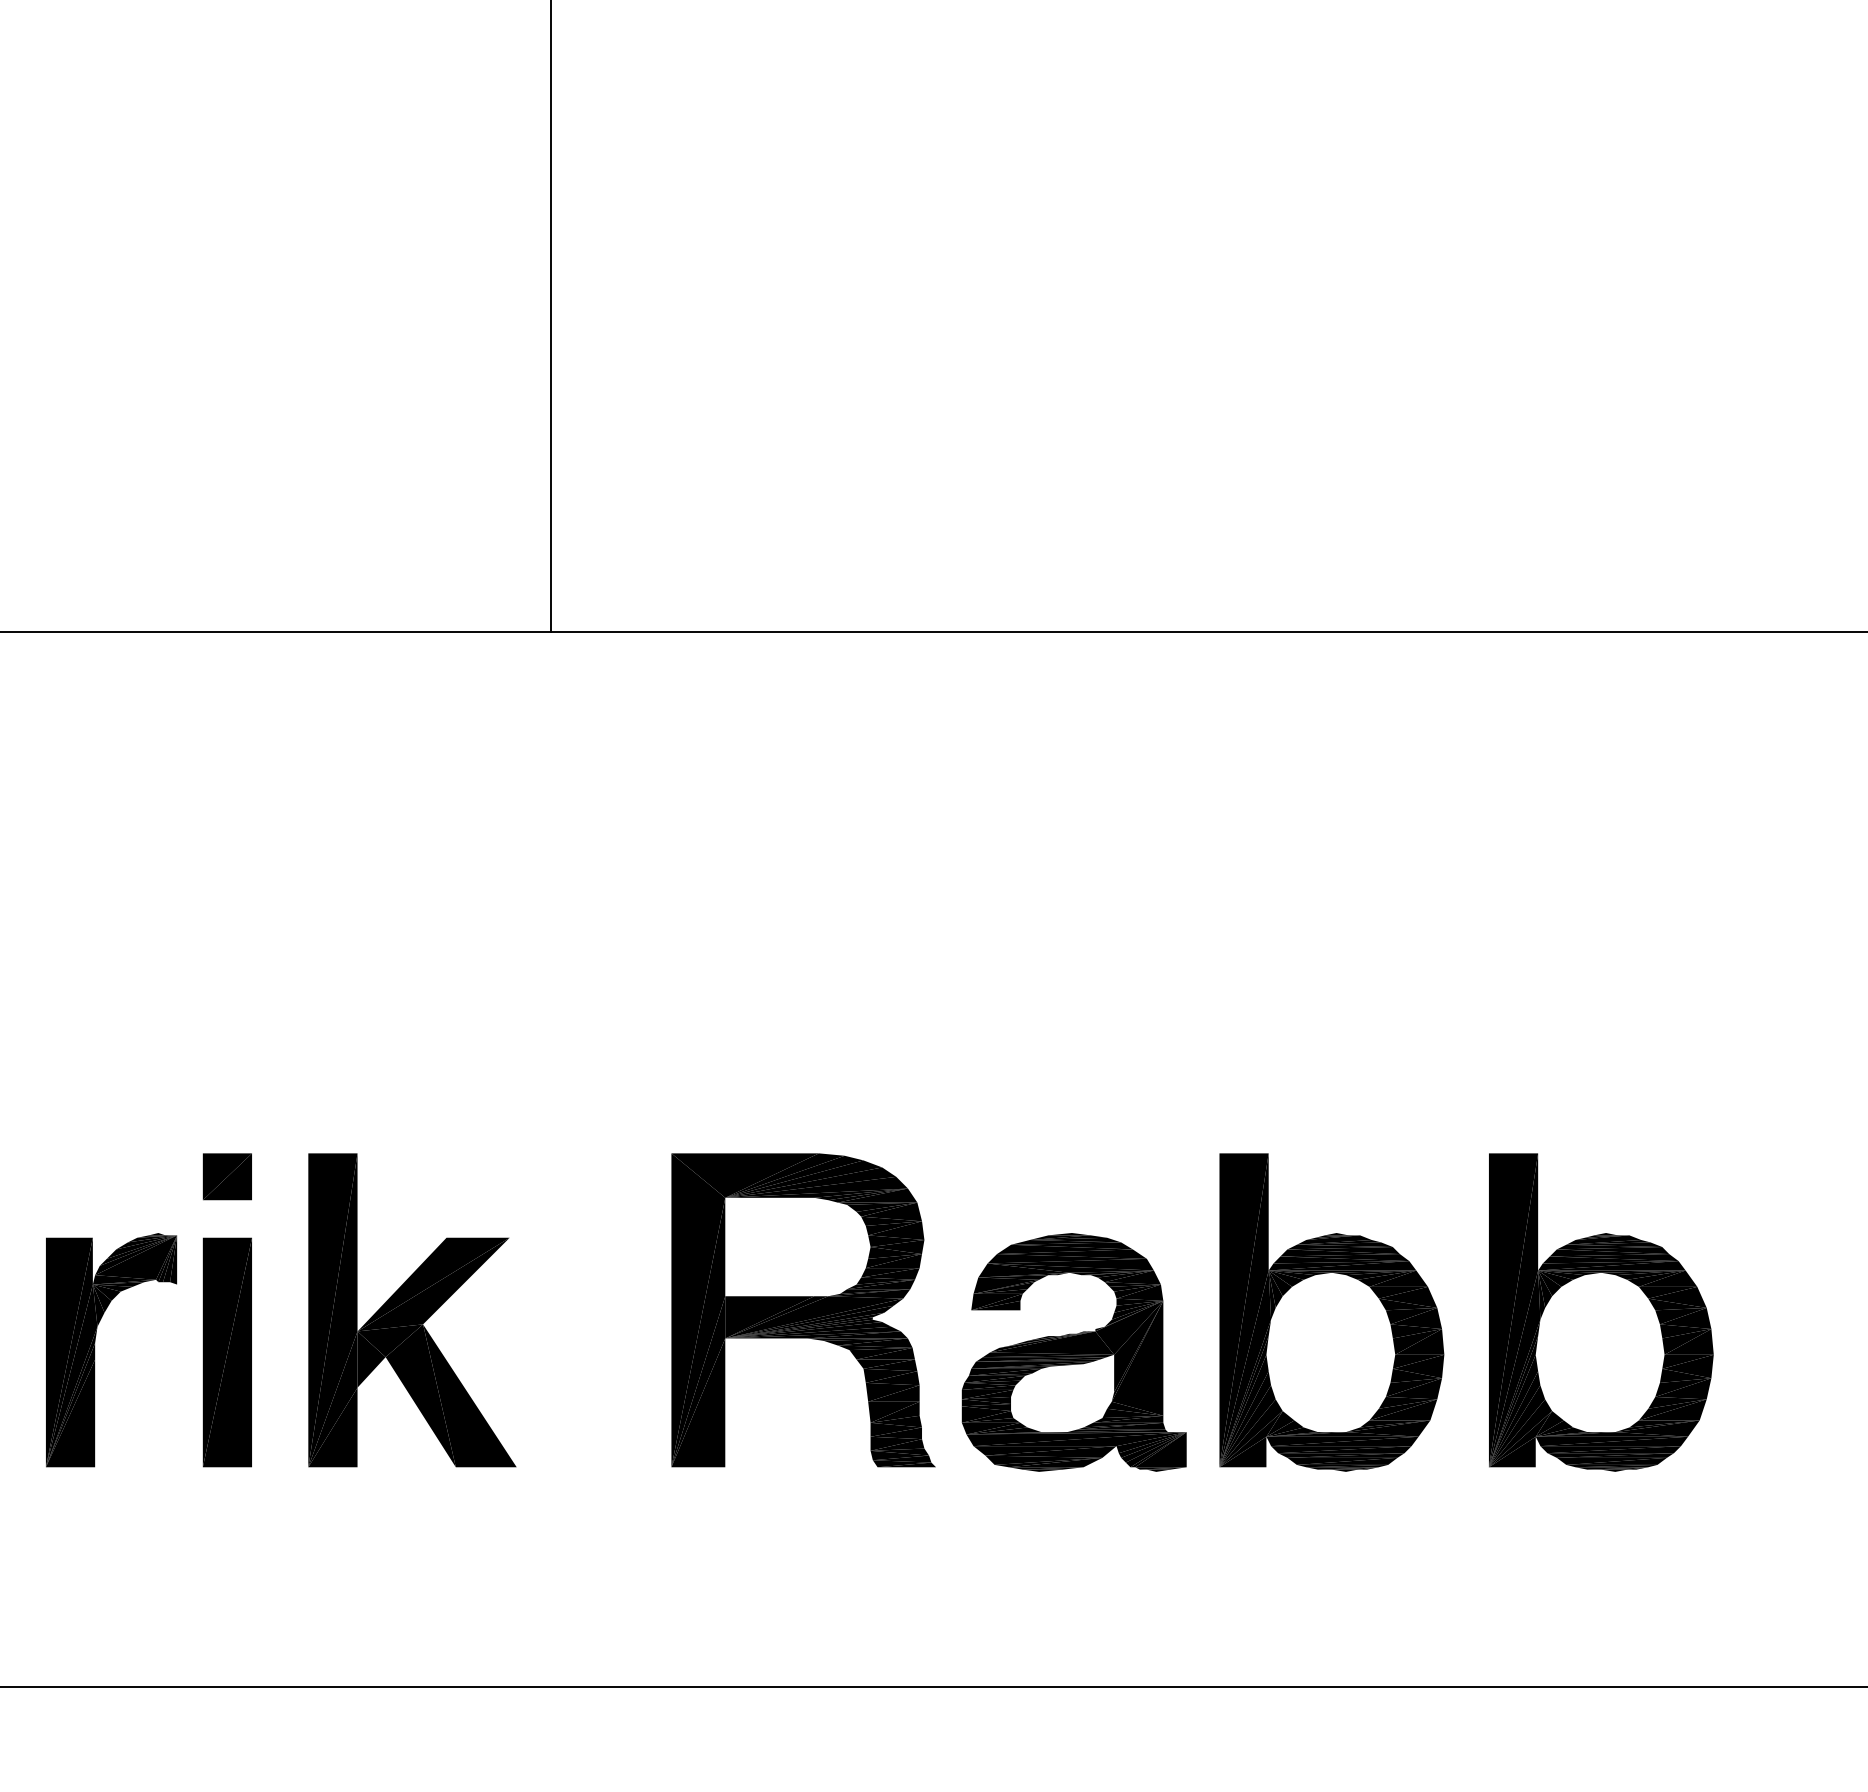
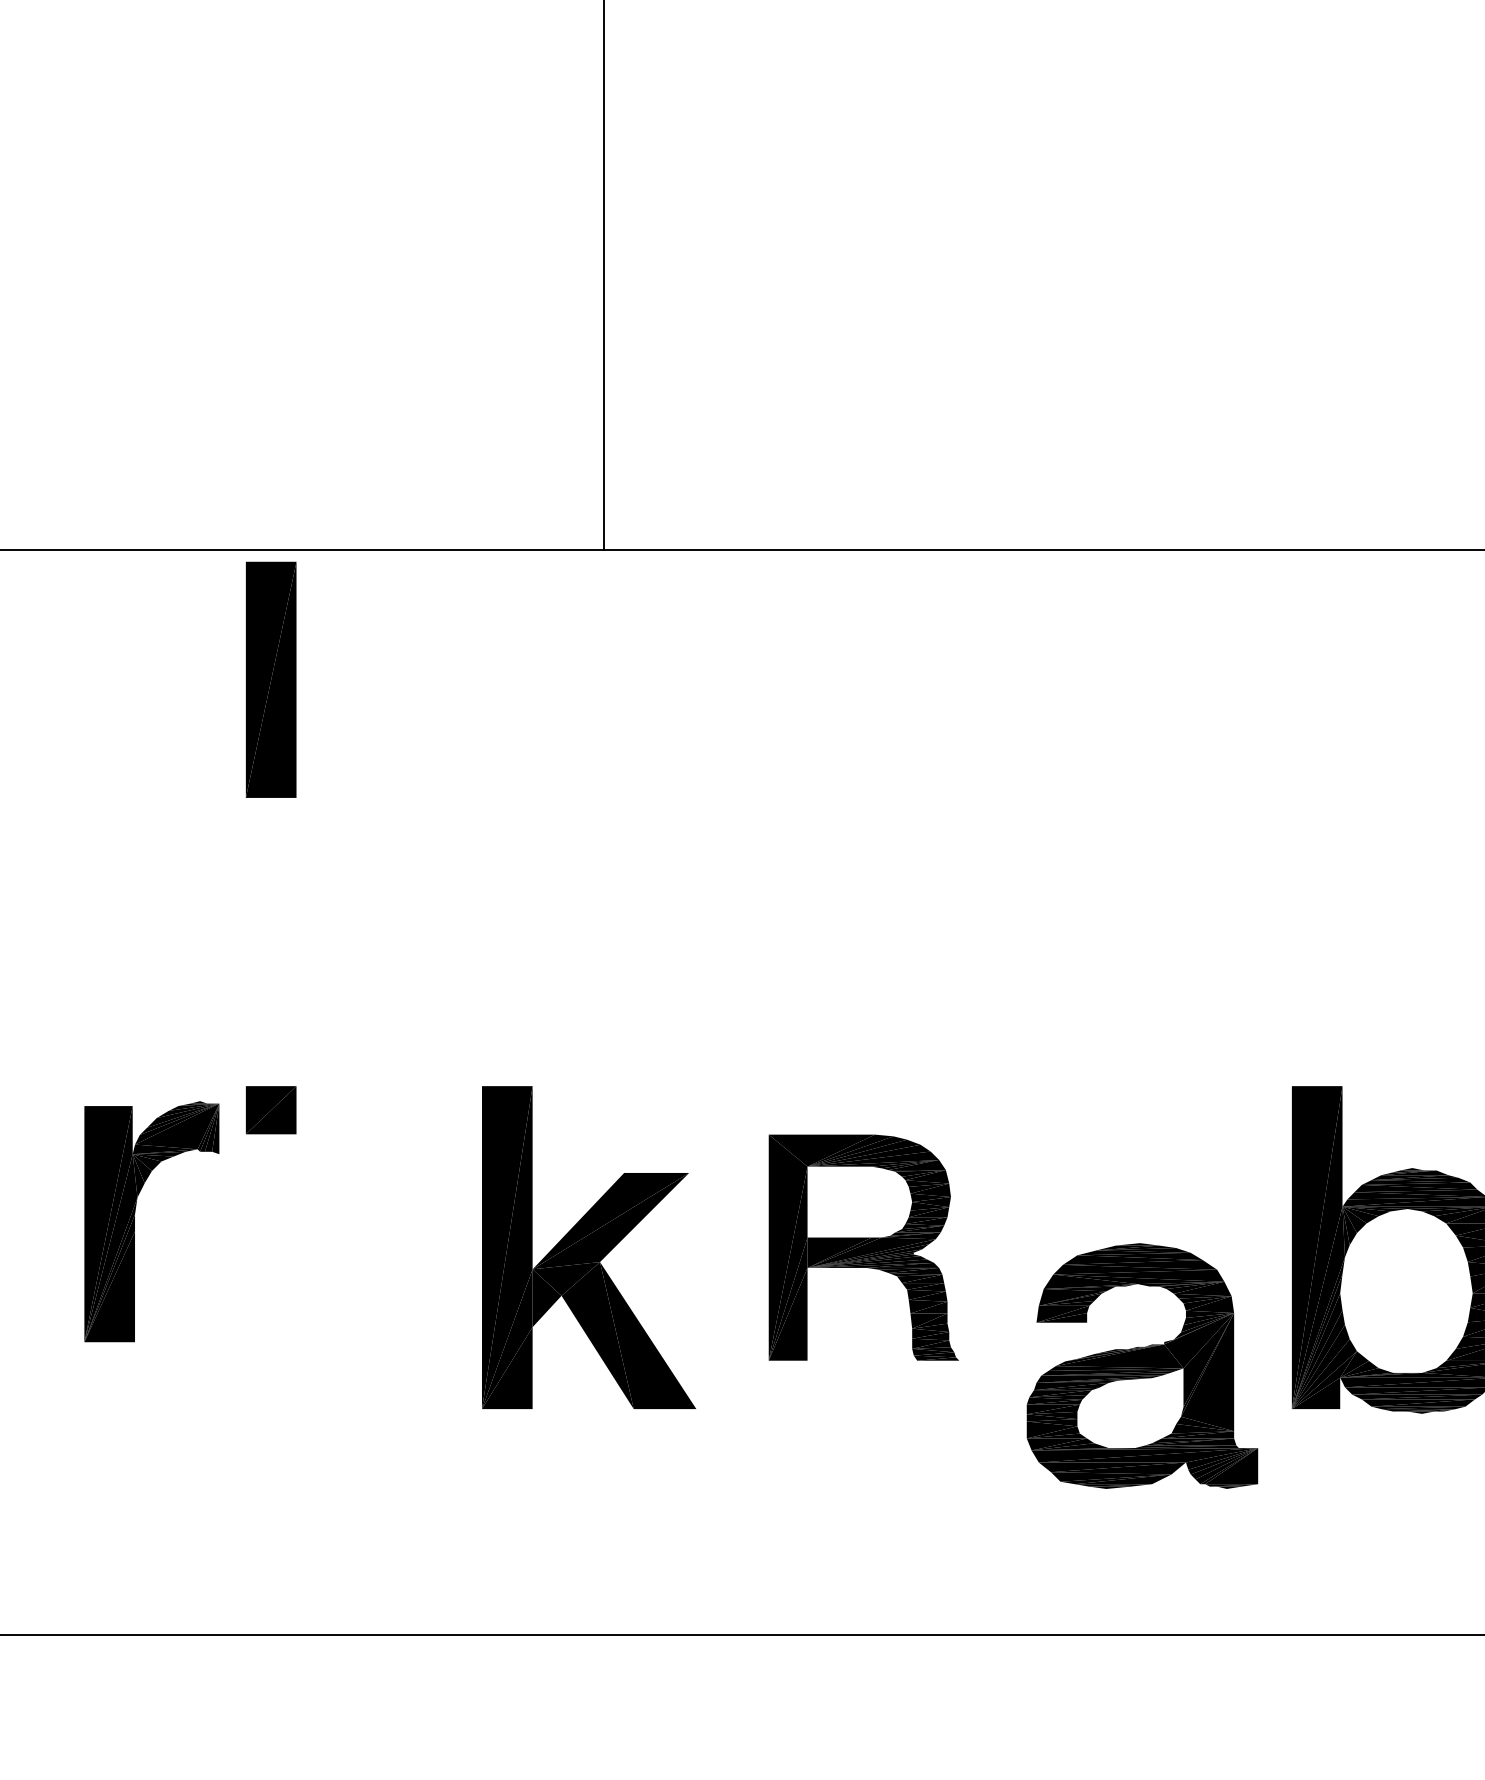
part: (412, 1310) -> (589, 1247), moved
part: (803, 1310) -> (863, 1247), size x0.7
part: (95, 1350) -> (135, 1222), moved
part: (226, 1352) -> (270, 679), moved
part: (1073, 1352) -> (1141, 1366), moved

